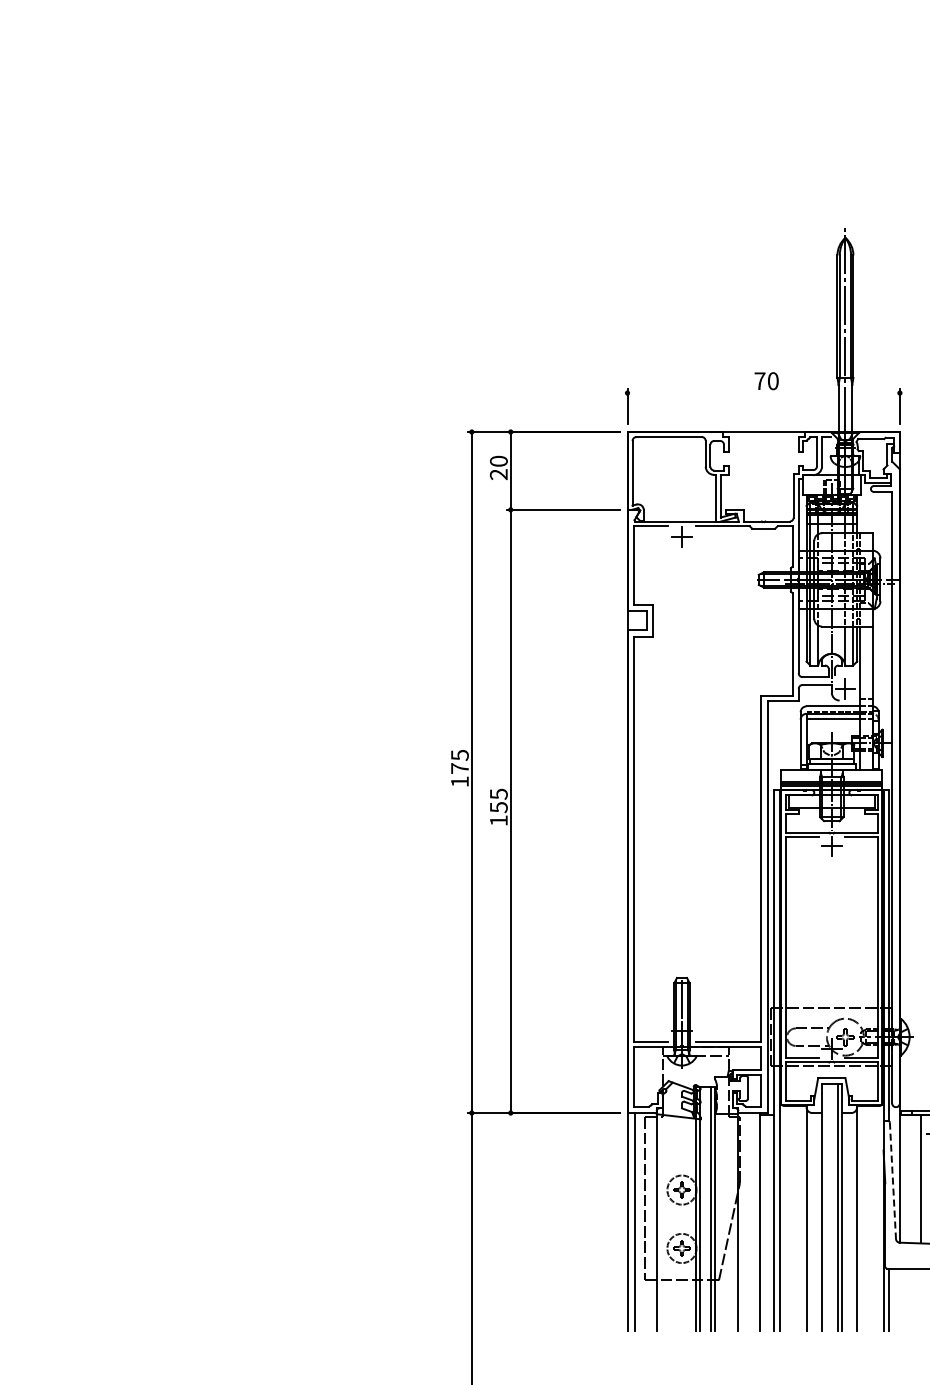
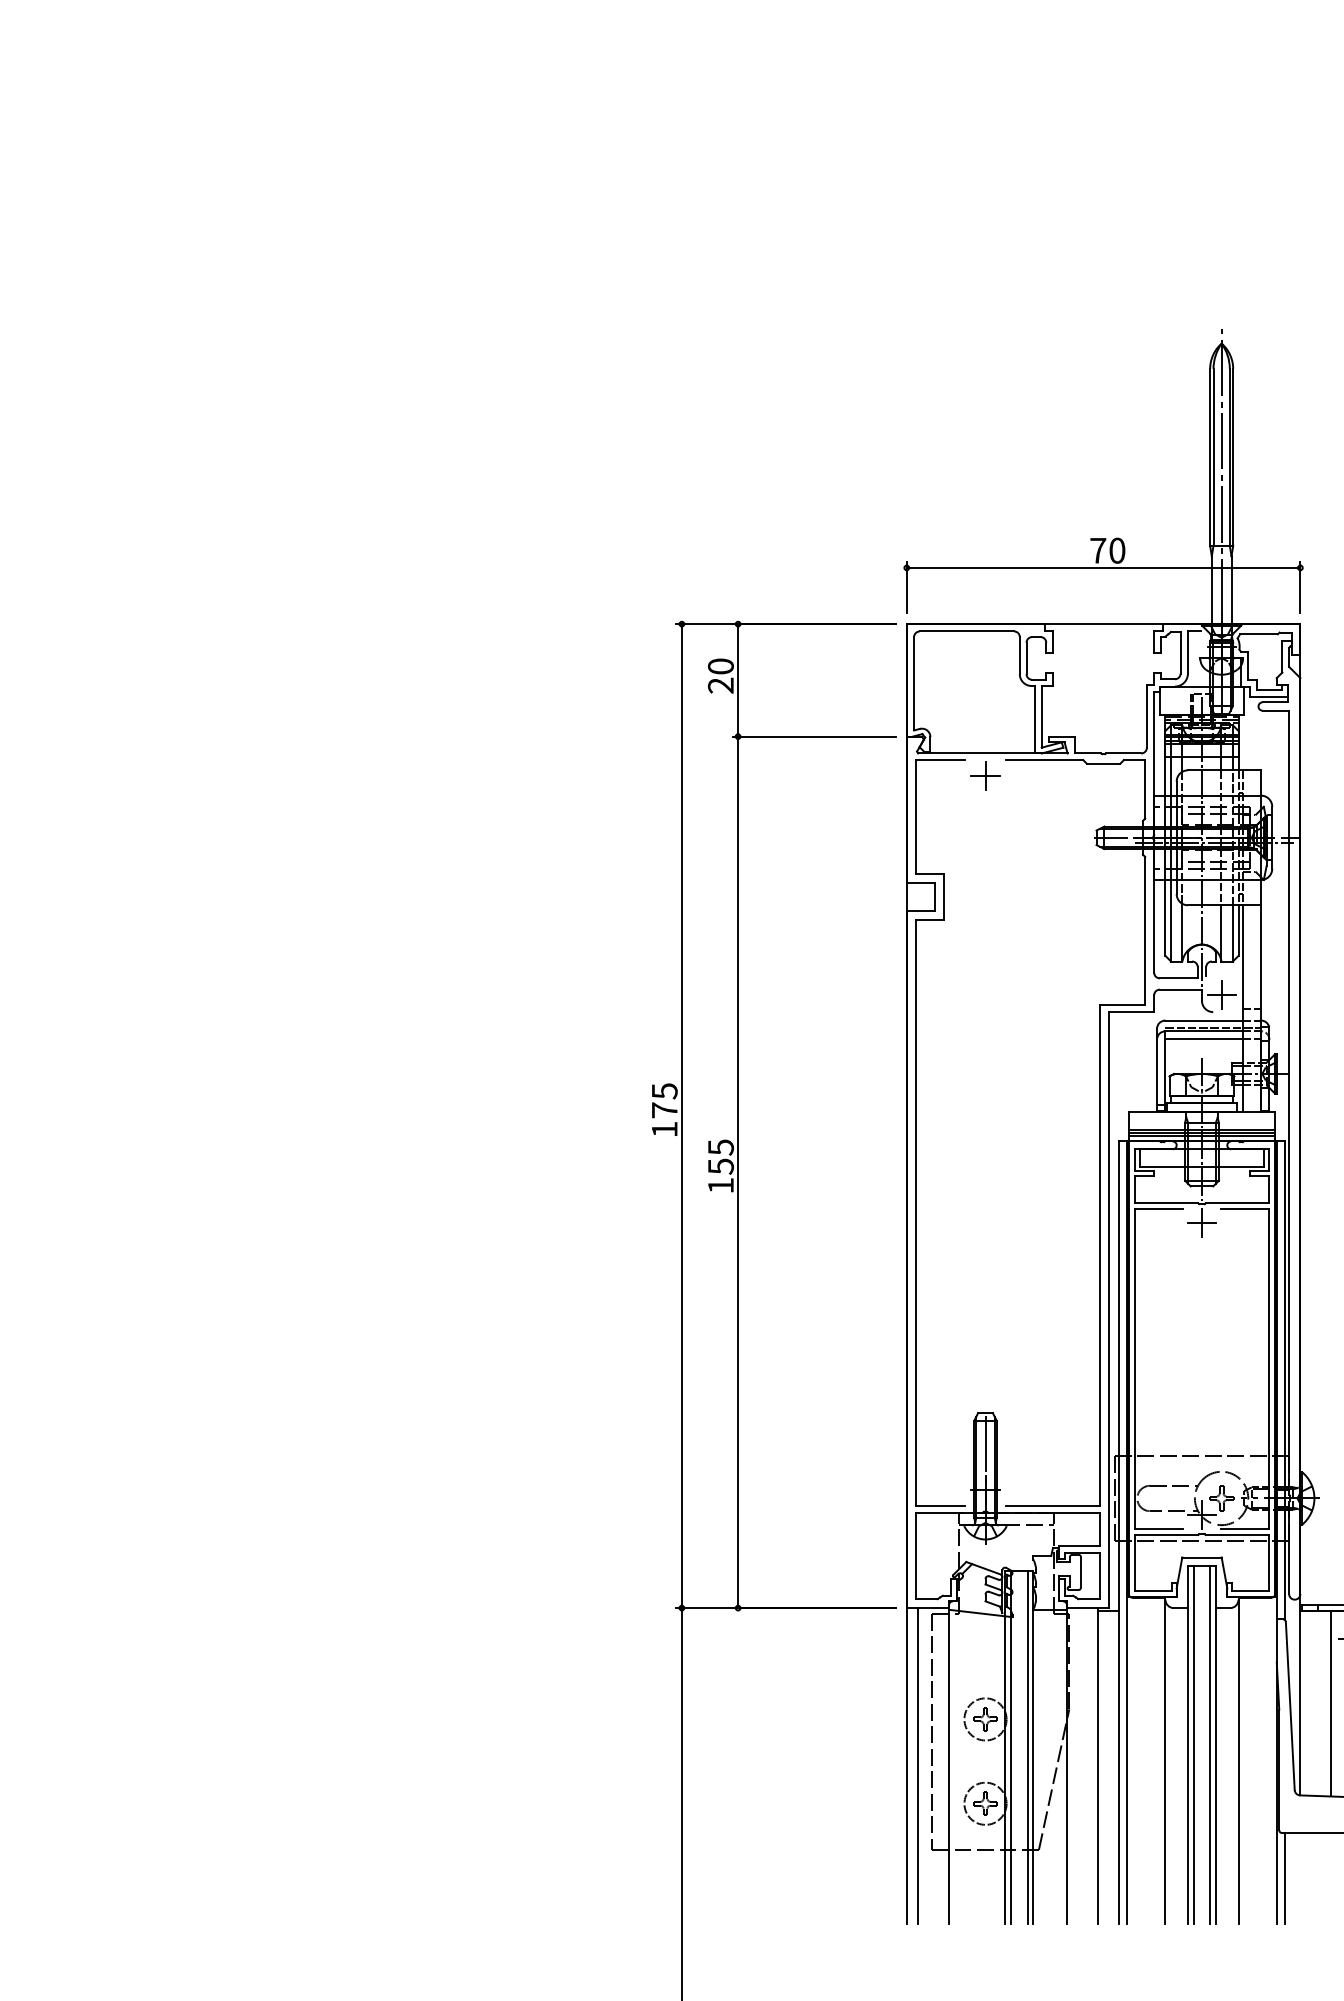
line: (763, 393) -> (1103, 568), added
line: (892, 1181) -> (1289, 1707), dashed -> solid
line: (825, 1207) -> (1192, 1744), added

